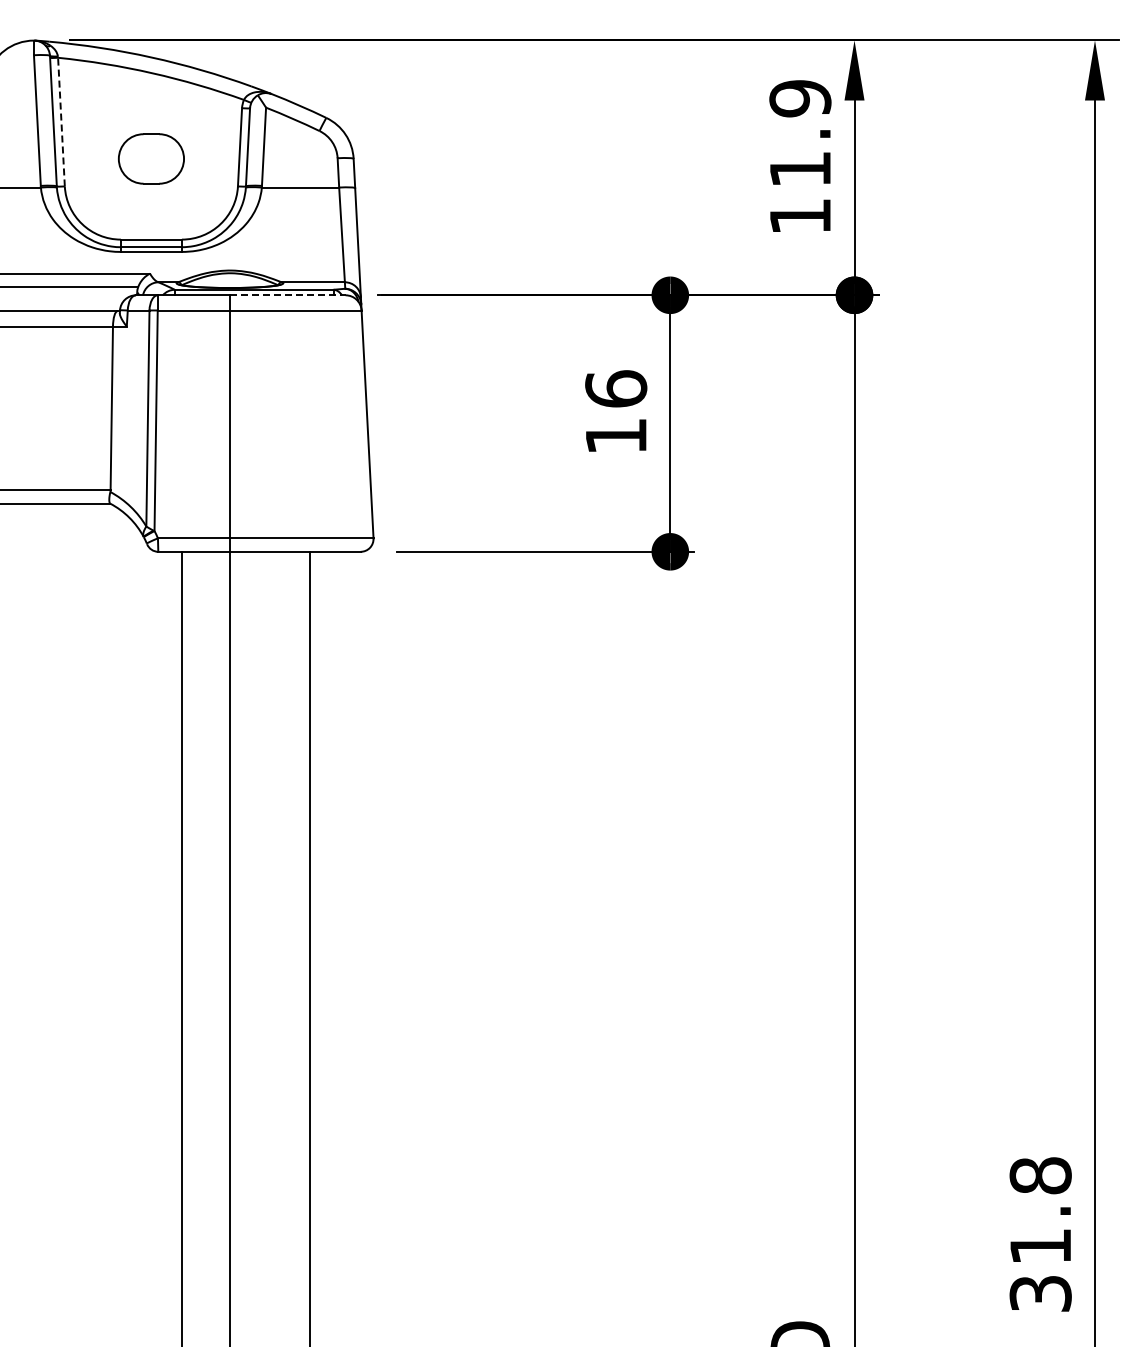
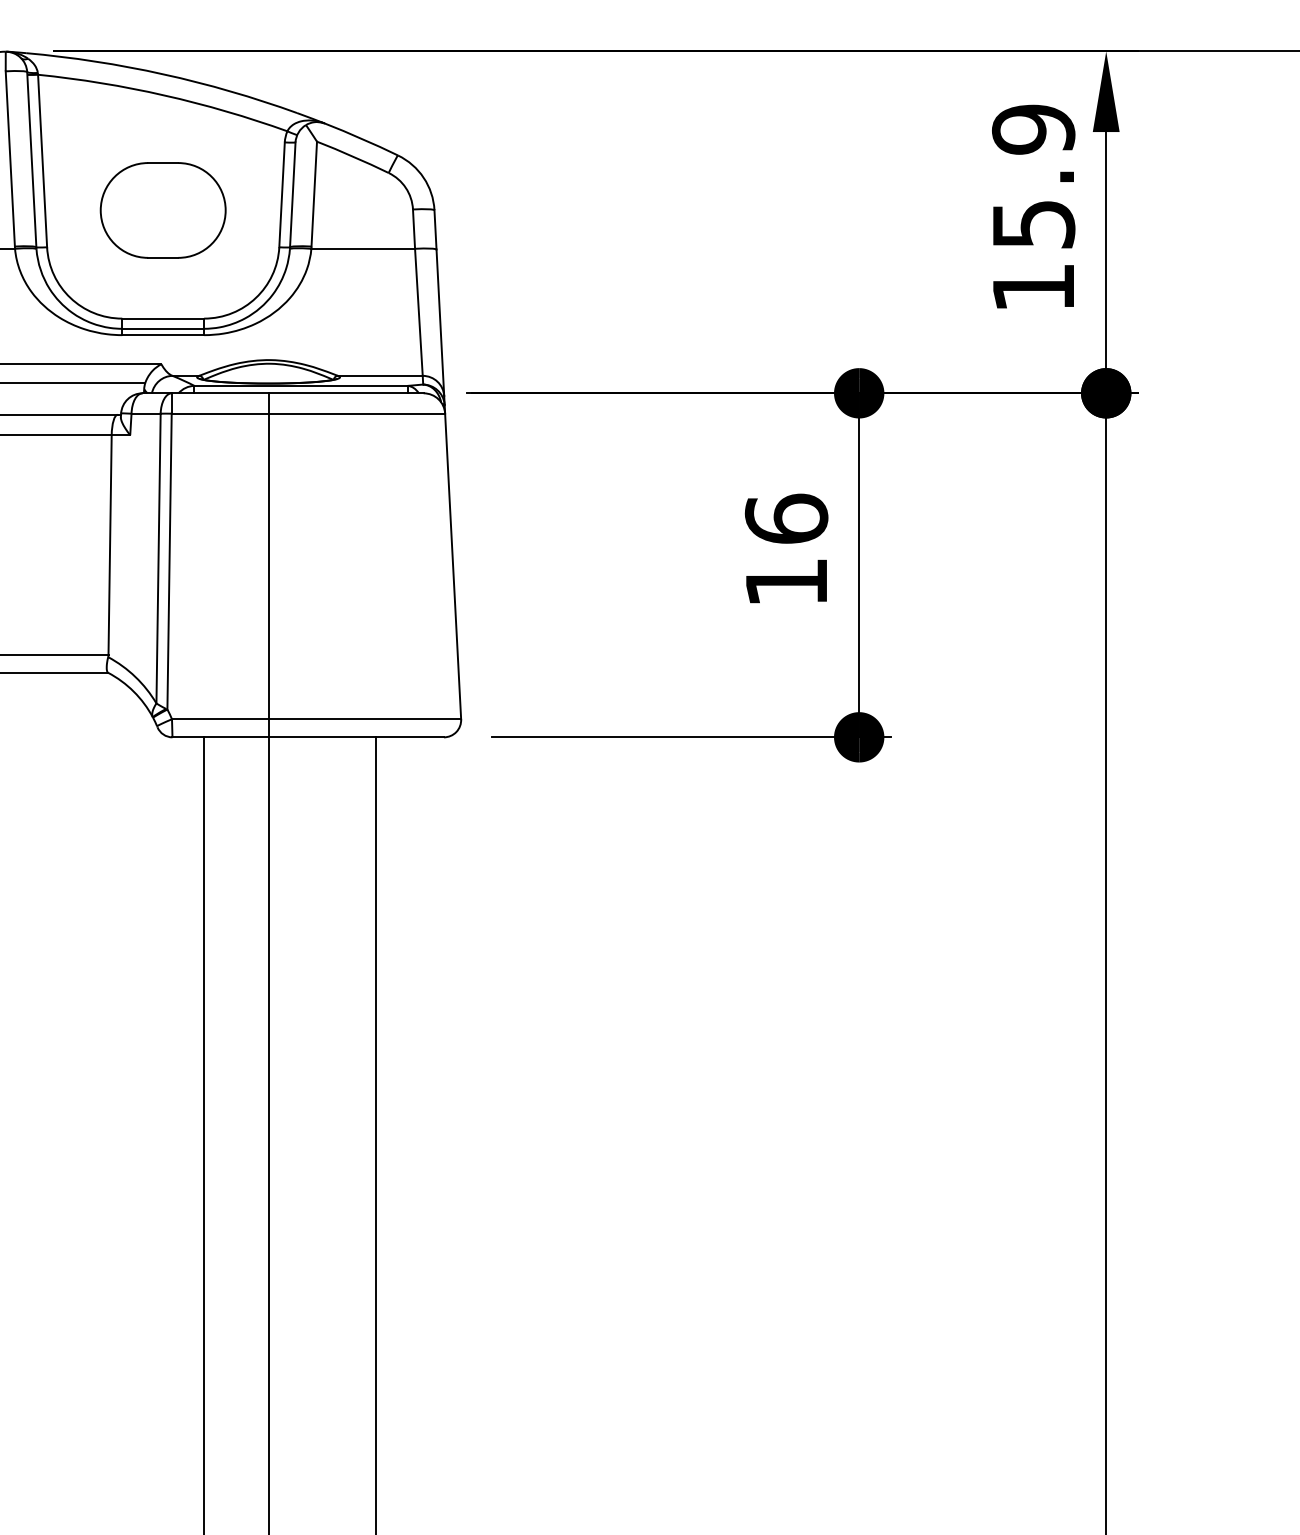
line: (61, 121) -> (42, 160), dashed -> solid
part: (151, 158) -> (163, 209), size x1.43
text: (800, 169) -> (1033, 224), 11.9 -> 15.9
line: (287, 295) -> (345, 393), dashed -> solid

